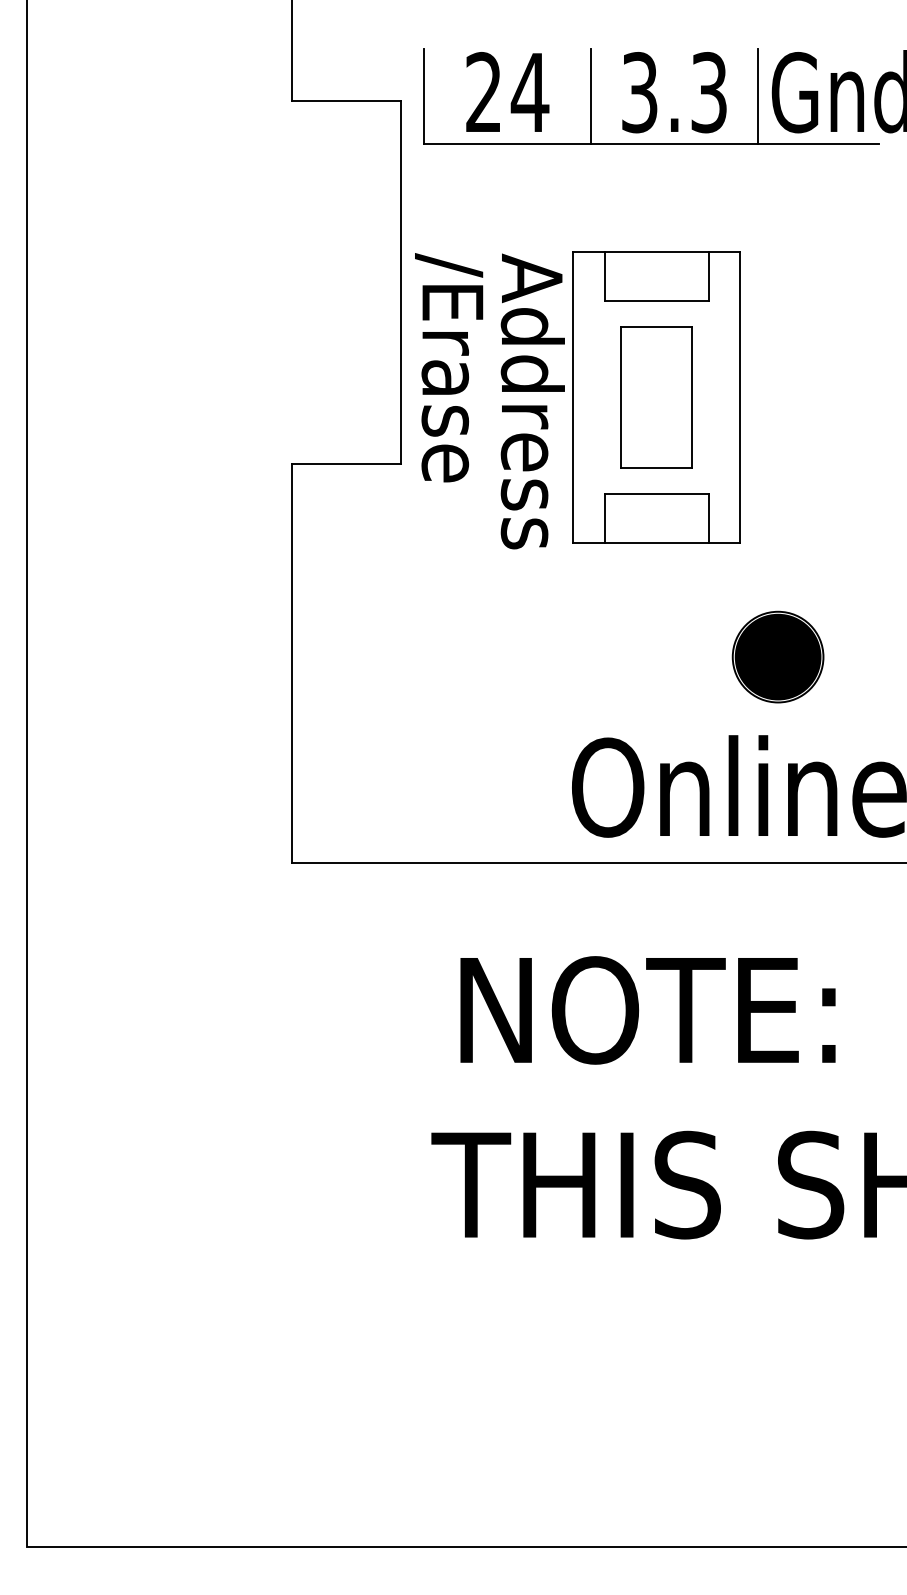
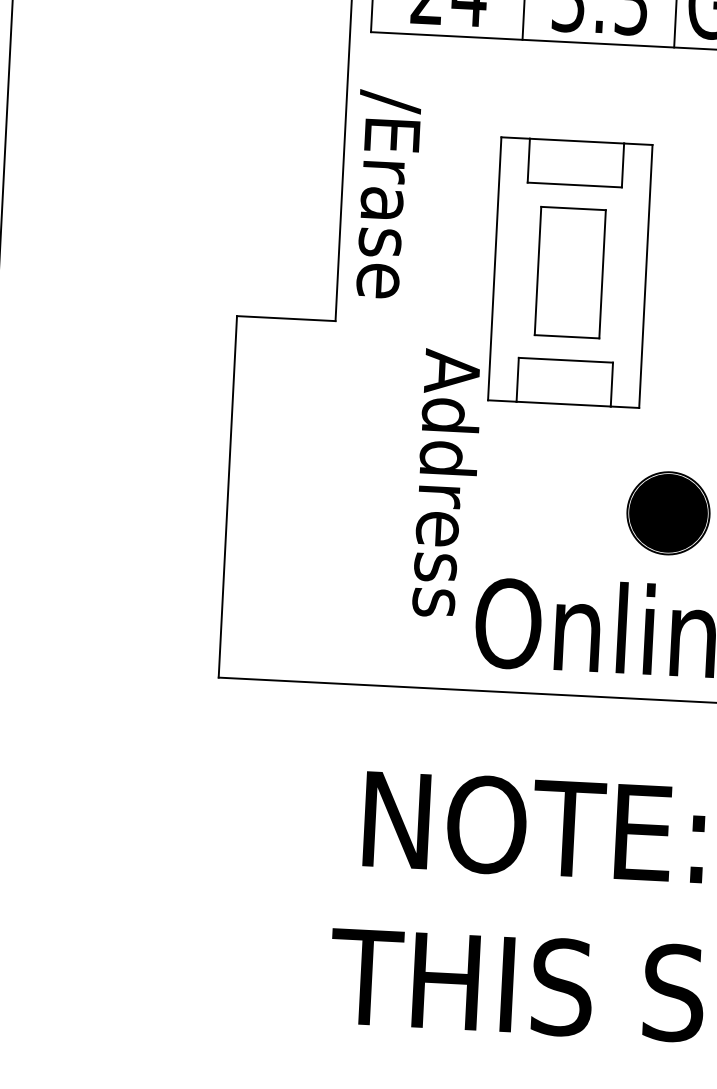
text: (449, 367) -> (386, 194), moved
text: (532, 401) -> (447, 483), moved

